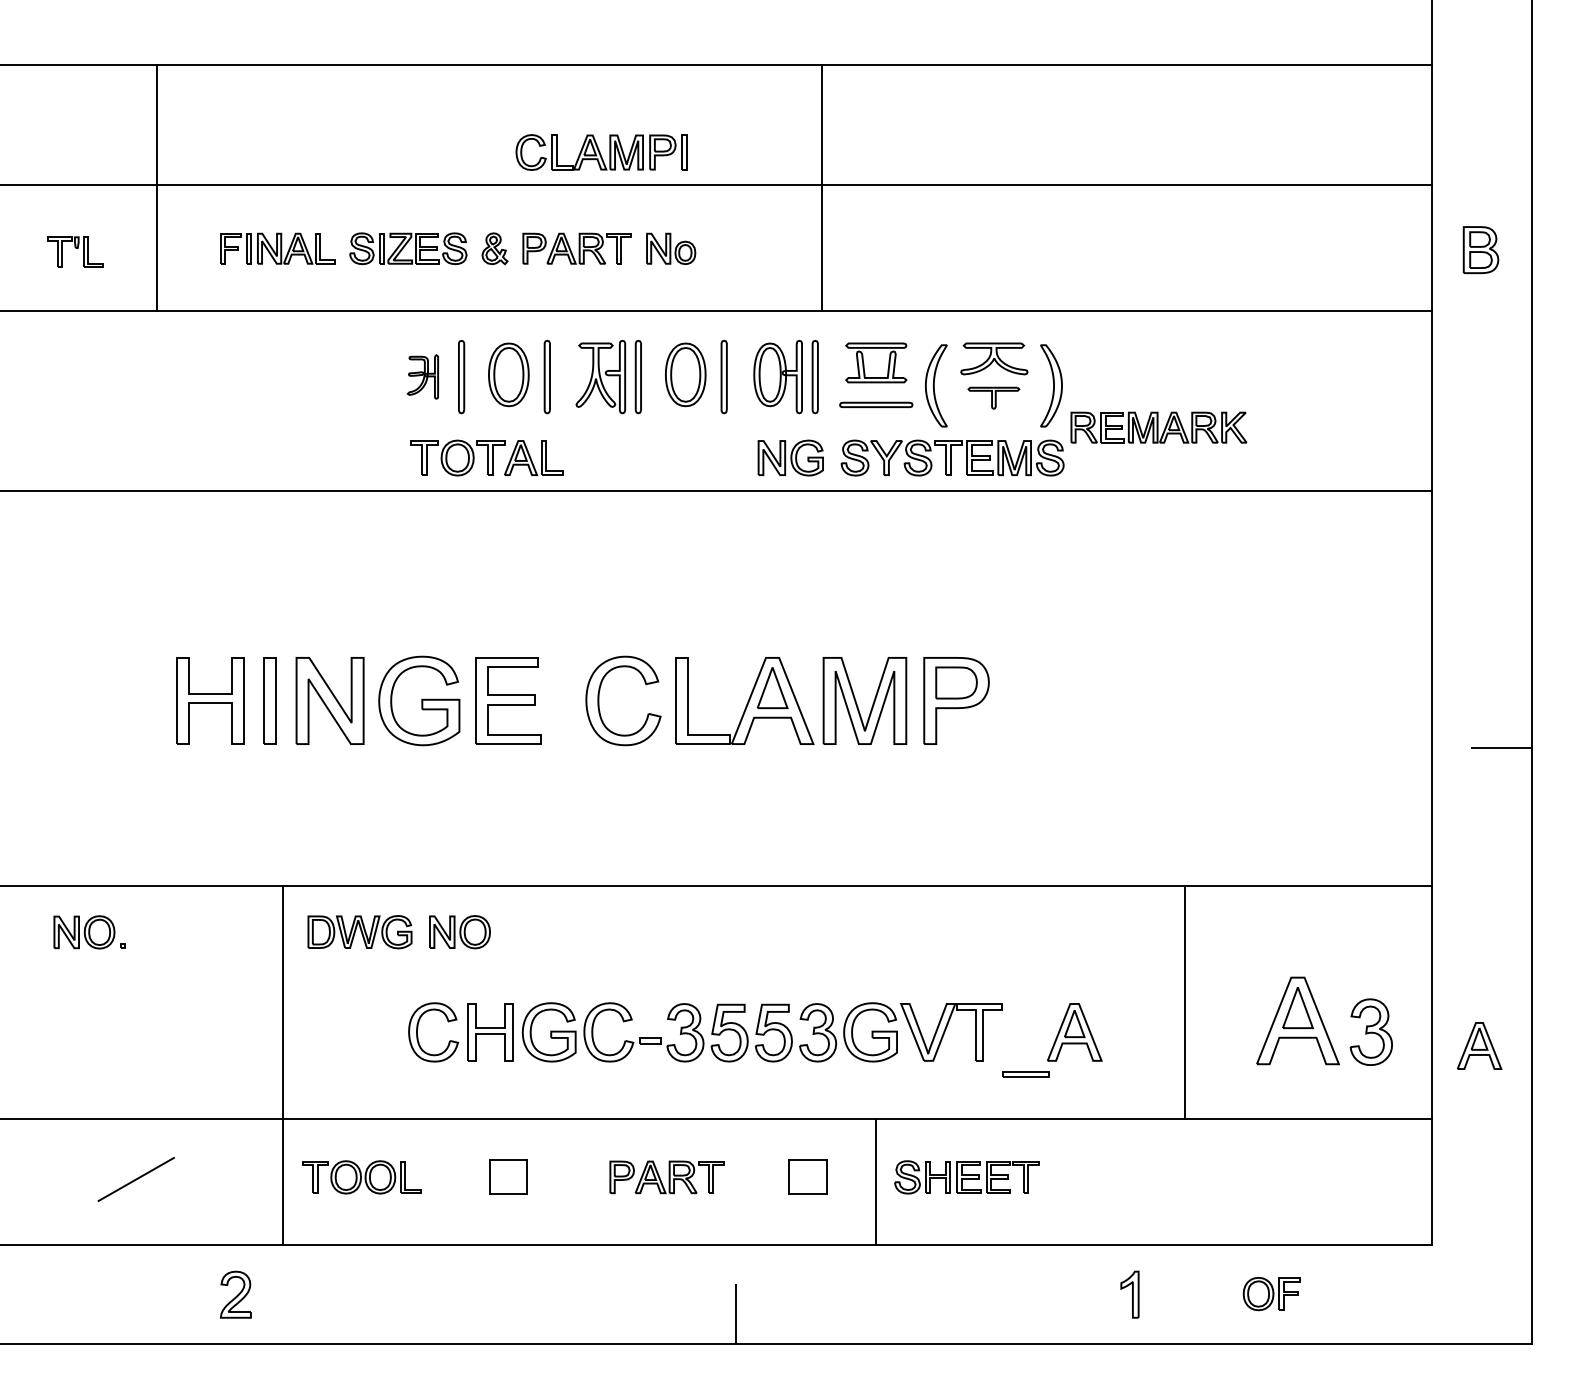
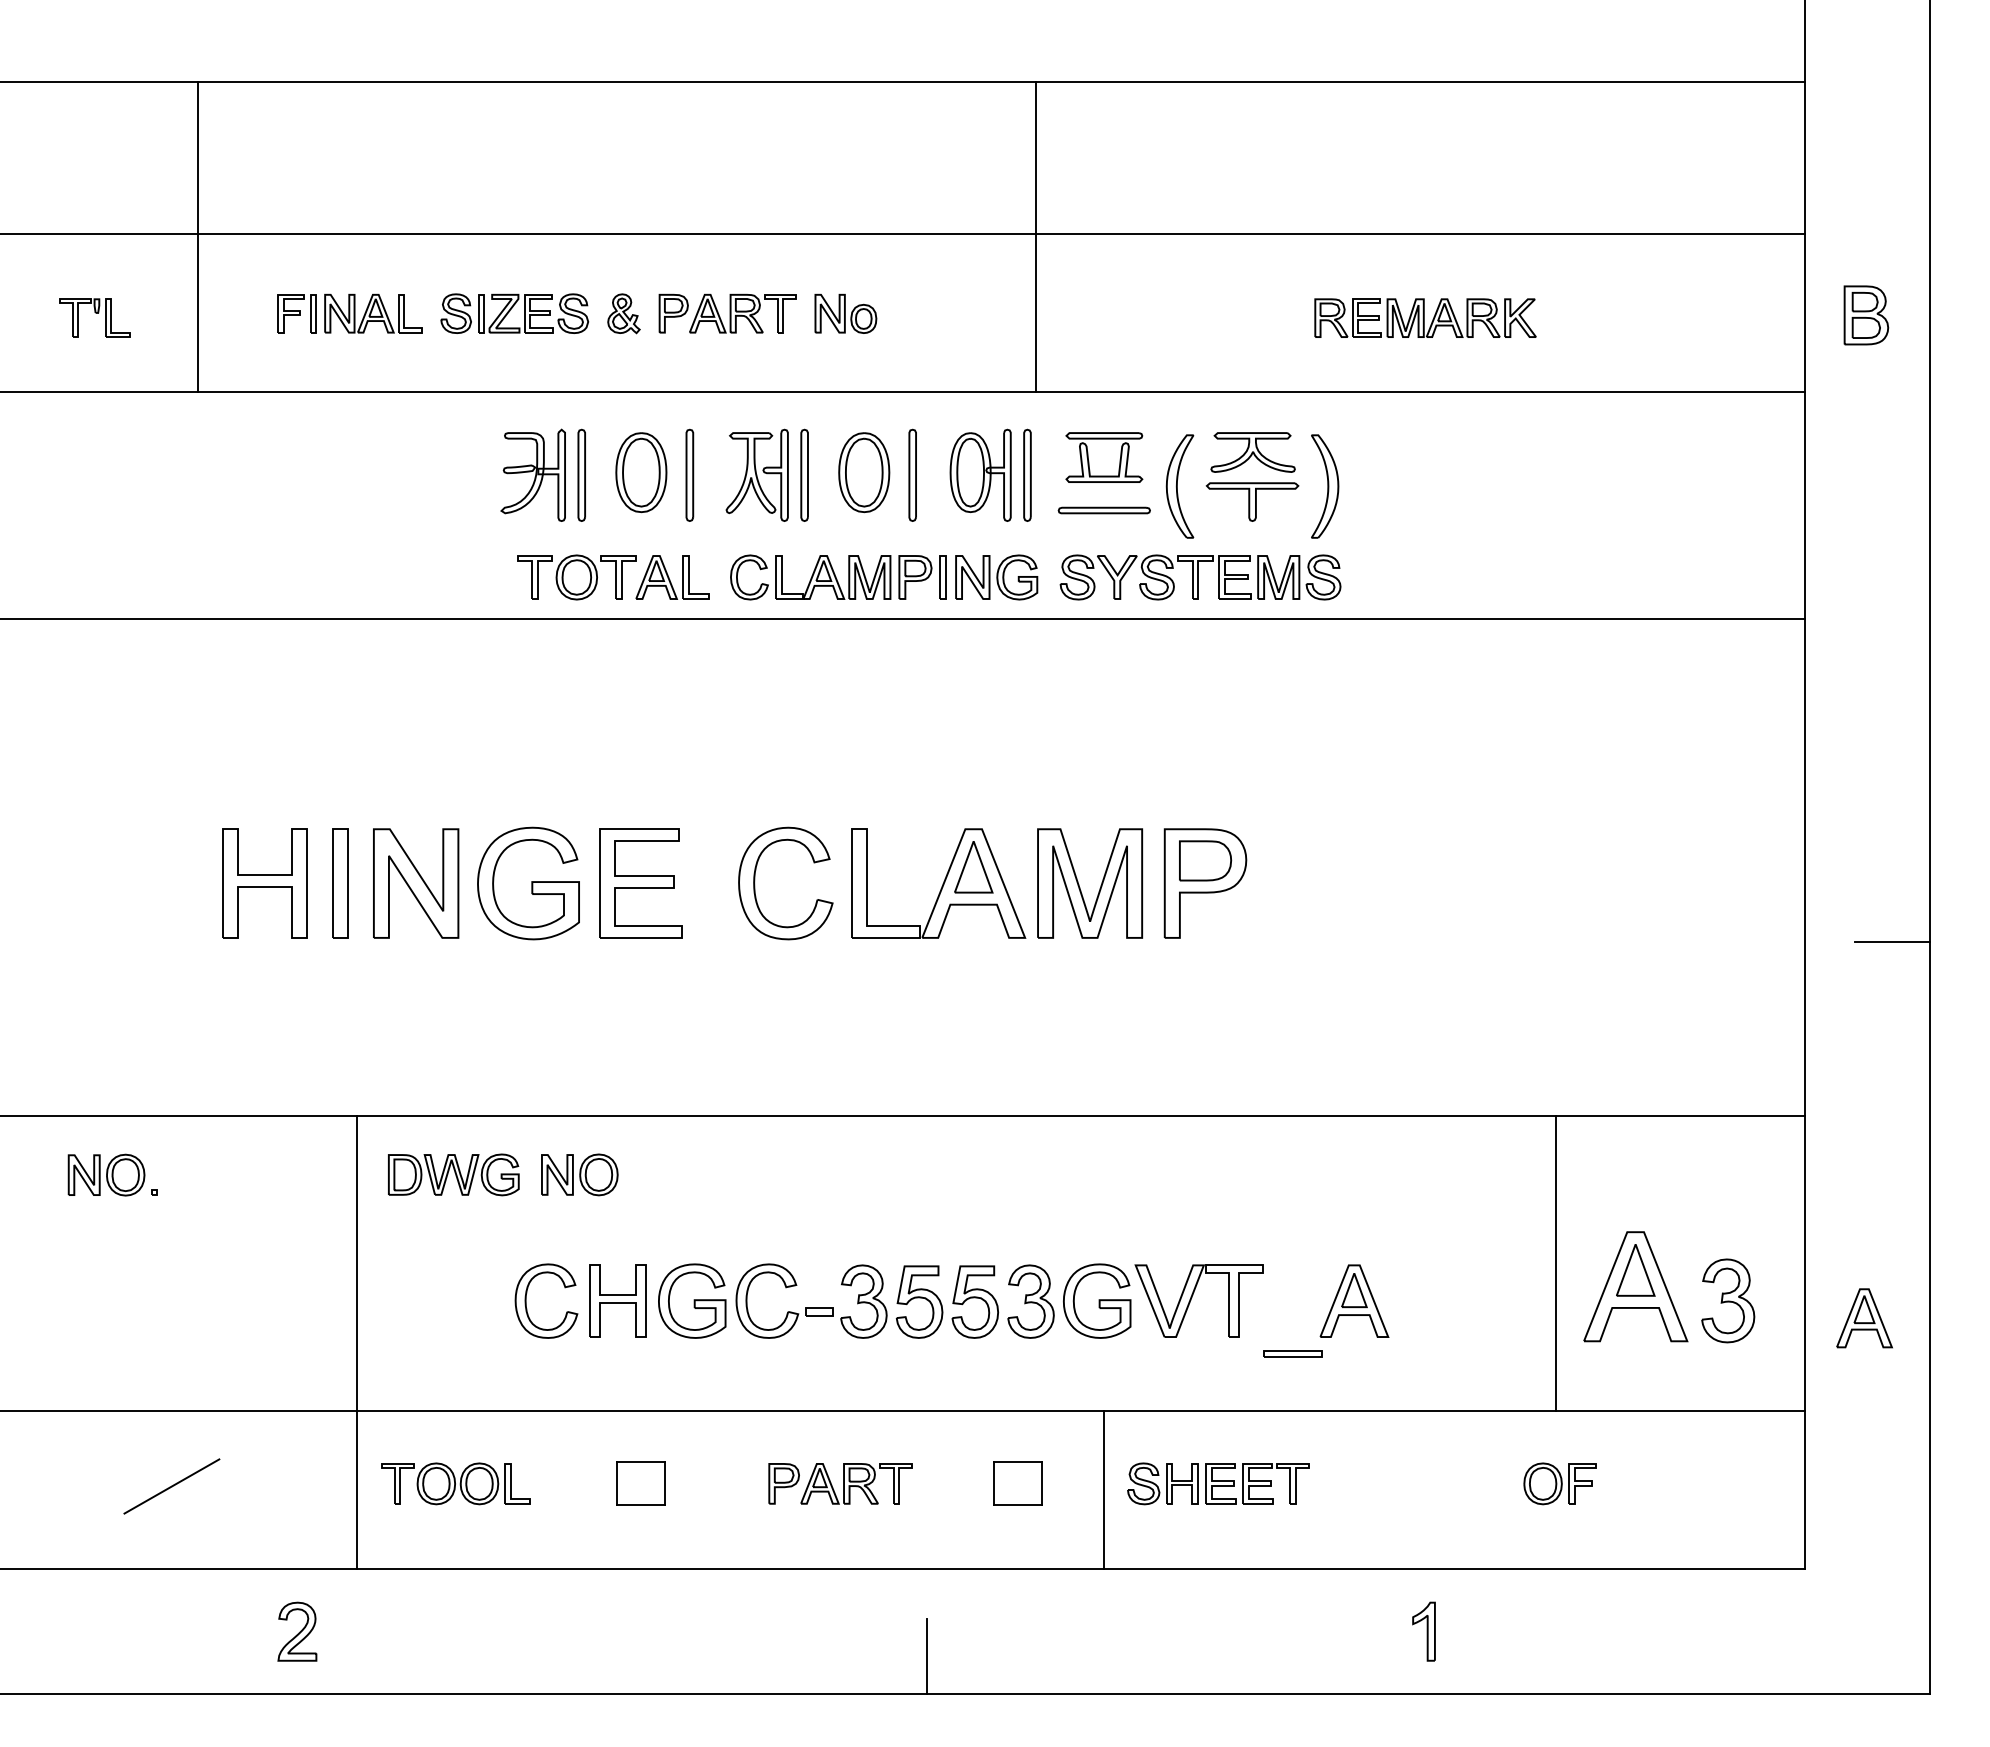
part: (601, 152) -> (838, 577), moved
part: (422, 376) -> (532, 474), size x1.67
part: (993, 397) -> (1252, 501), size x1.43
part: (1158, 427) -> (1425, 317), moved
line: (1185, 1002) -> (1556, 1263), moved
part: (1271, 1293) -> (1559, 1483), moved

